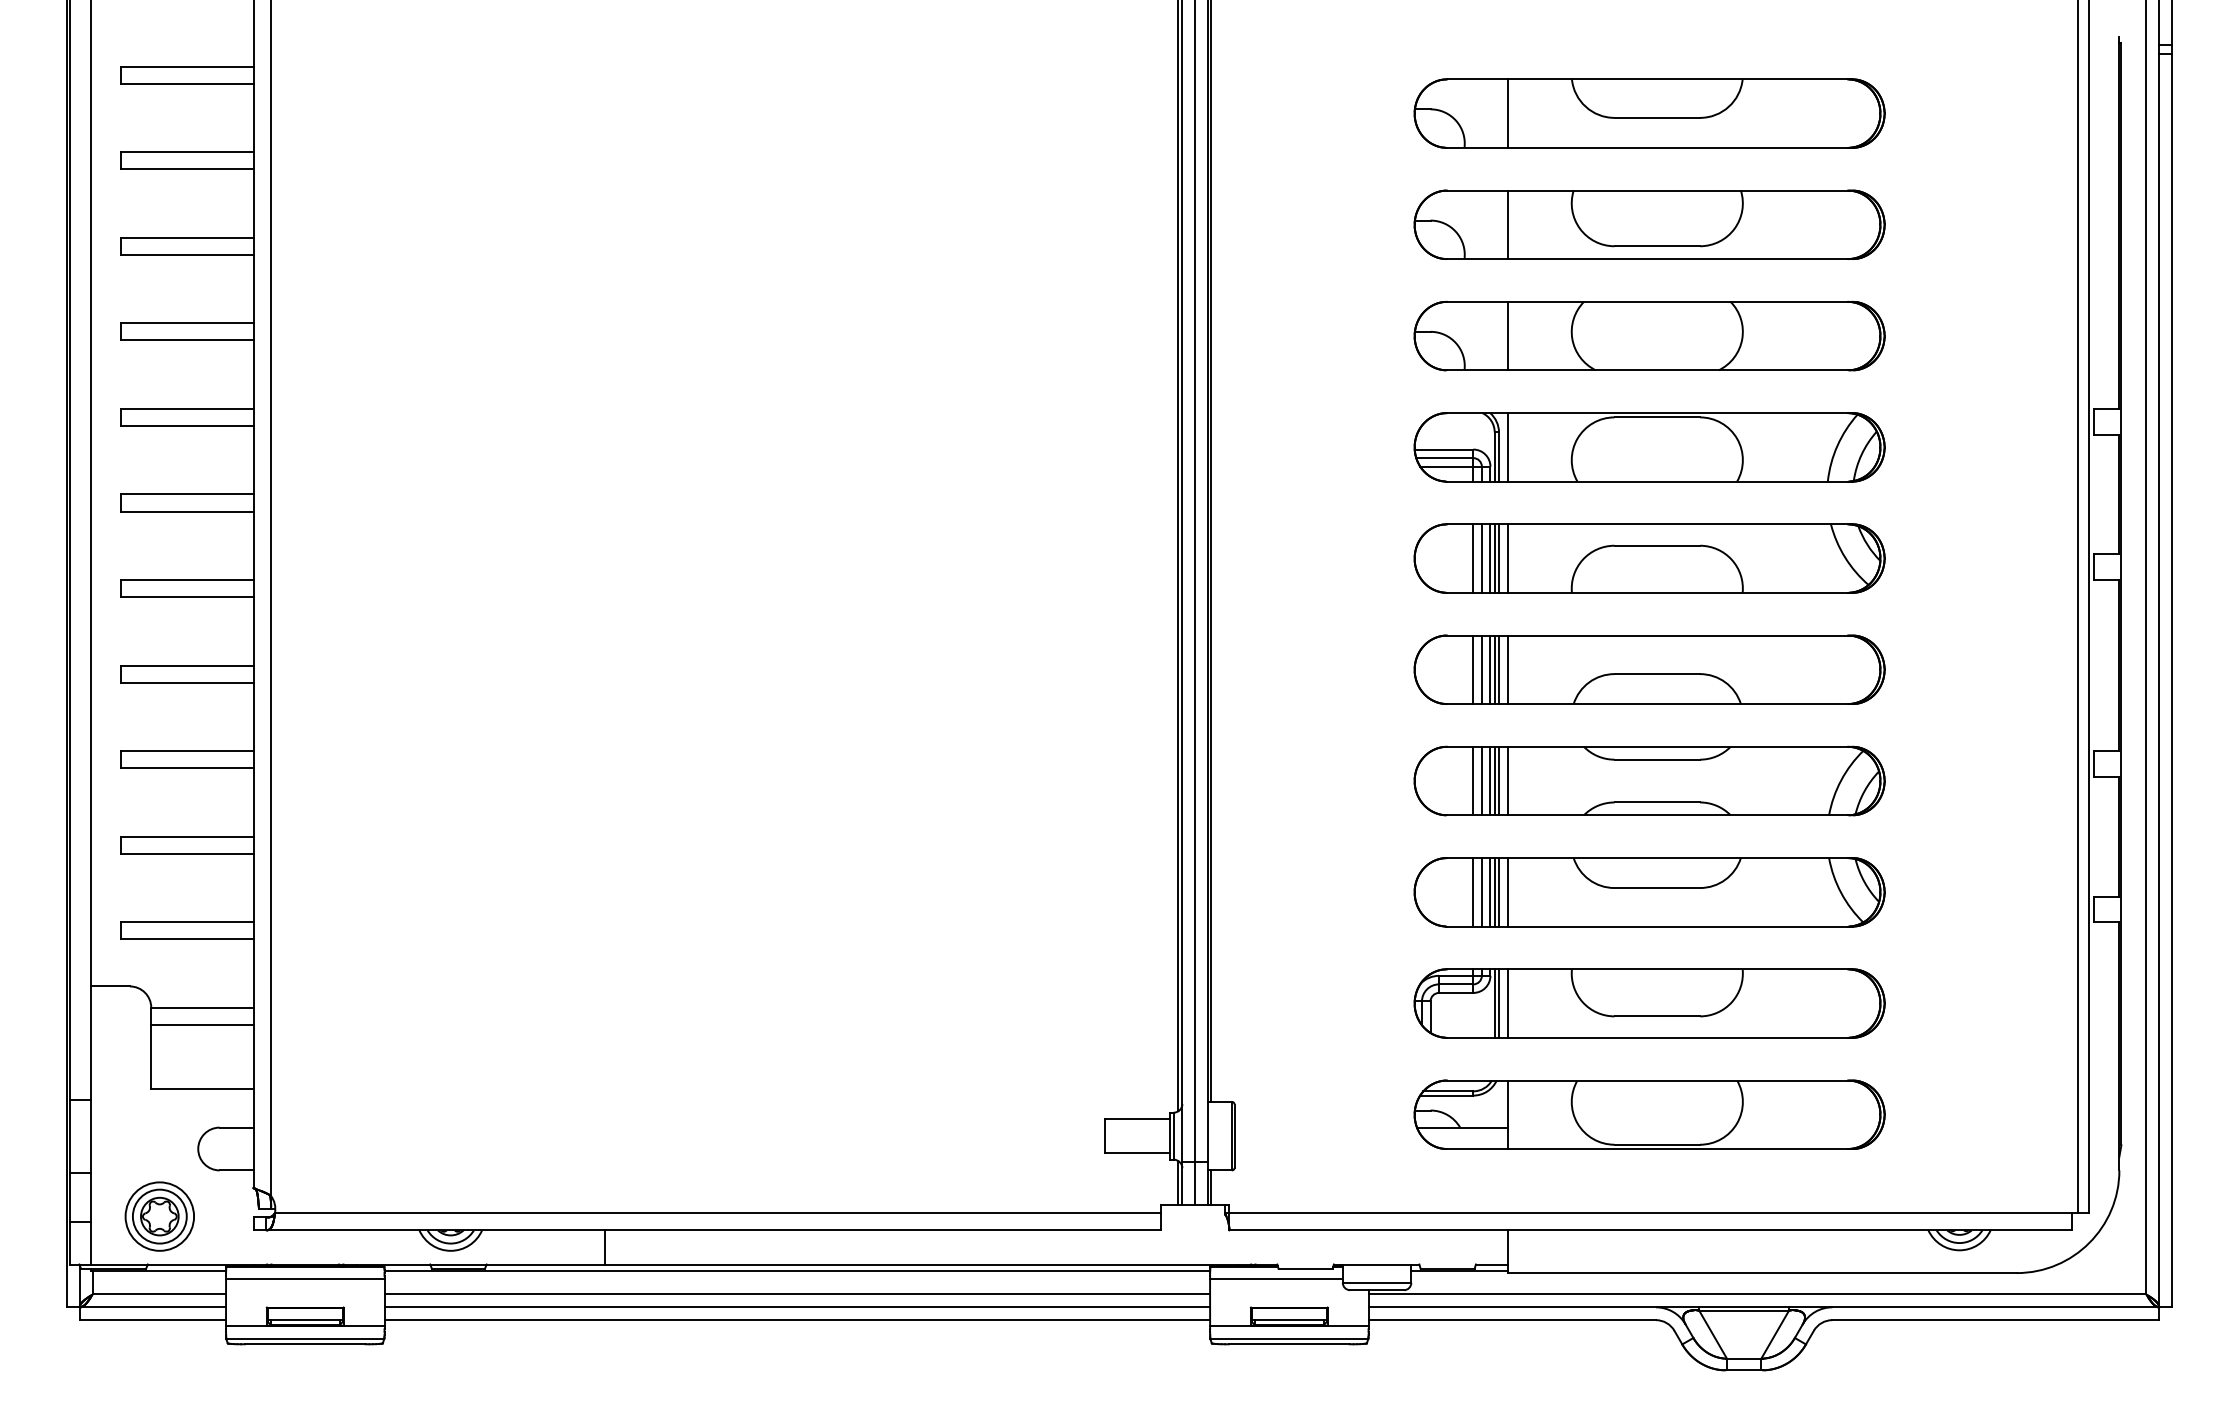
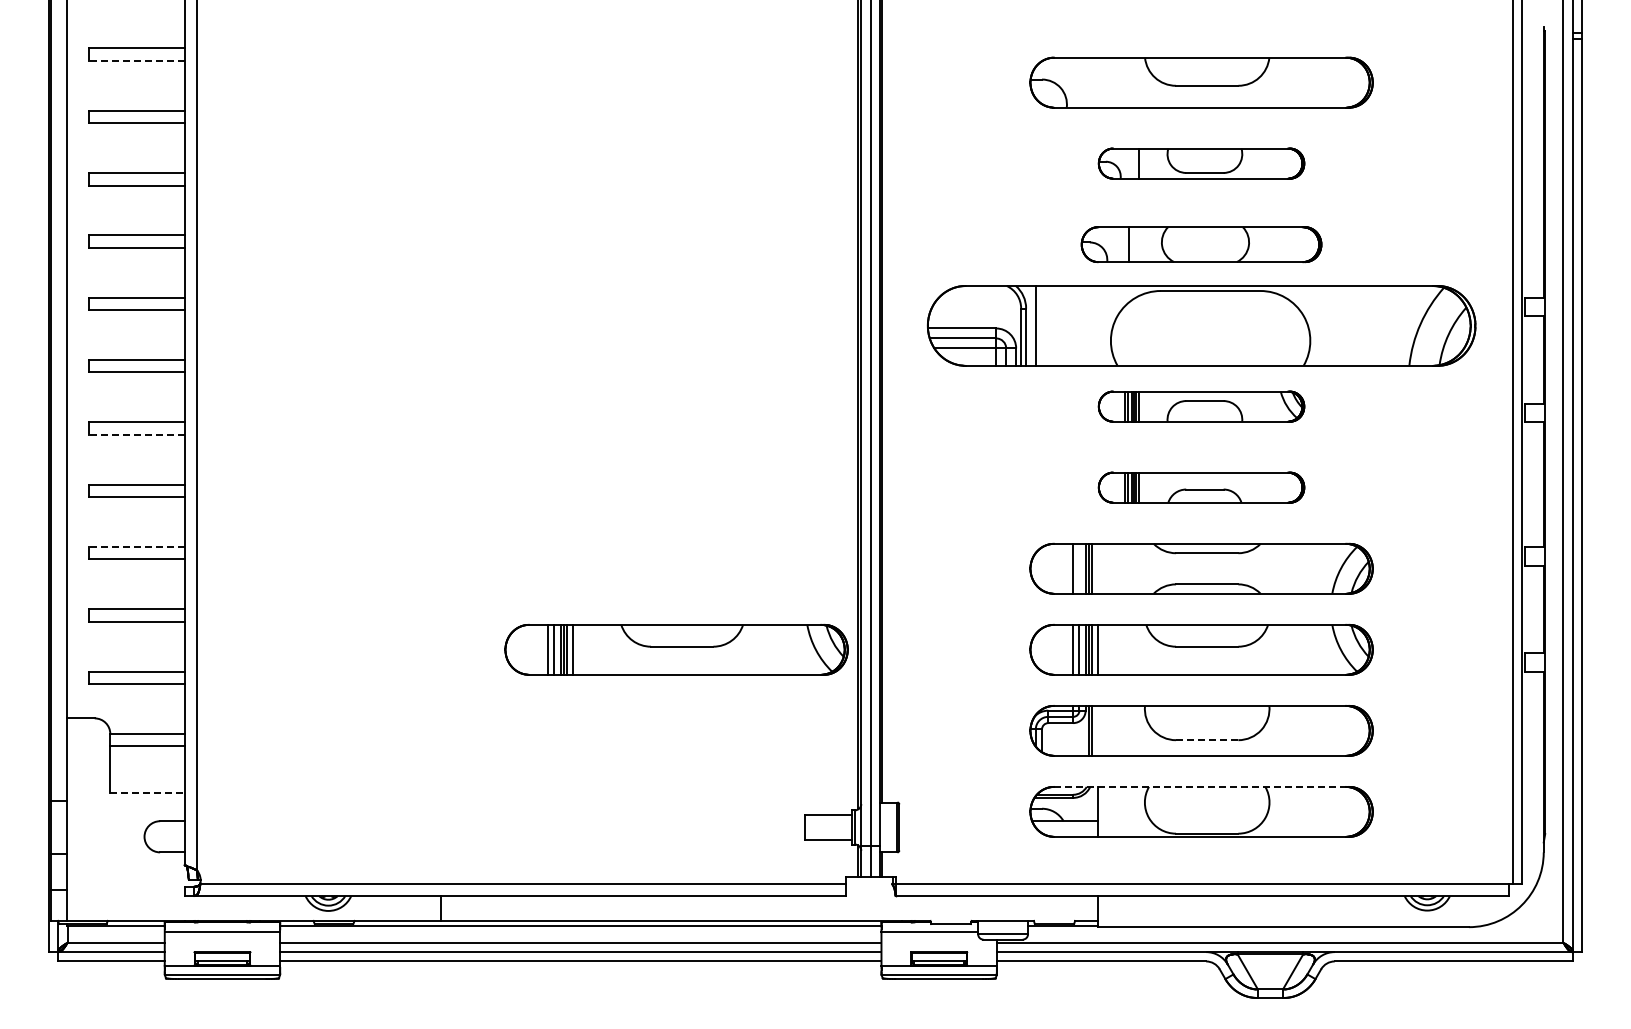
line: (187, 83) -> (136, 60), solid -> dashed
line: (1508, 113) -> (1098, 82), removed
part: (1649, 224) -> (1201, 163), size x0.6
part: (1649, 335) -> (1201, 244), size x0.7
part: (1649, 447) -> (1201, 325), size x1.6
part: (1649, 558) -> (1201, 406), size x0.6
line: (187, 596) -> (136, 434), solid -> dashed
part: (1649, 669) -> (1201, 487), size x0.6
line: (187, 751) -> (136, 547), solid -> dashed
line: (1481, 780) -> (1079, 568), removed
line: (1508, 780) -> (1098, 568), removed
part: (928, 891) -> (676, 649), added
line: (1508, 1003) -> (1098, 730), removed
line: (1657, 1016) -> (1207, 740), solid -> dashed
line: (1649, 1079) -> (1201, 786), solid -> dashed
line: (203, 1089) -> (148, 793), solid -> dashed
part: (159, 1215) -> (116, 885), removed

